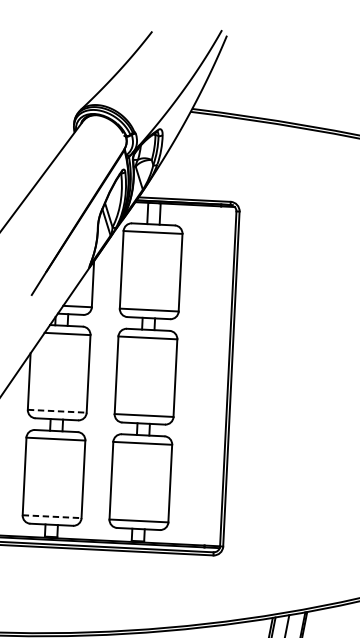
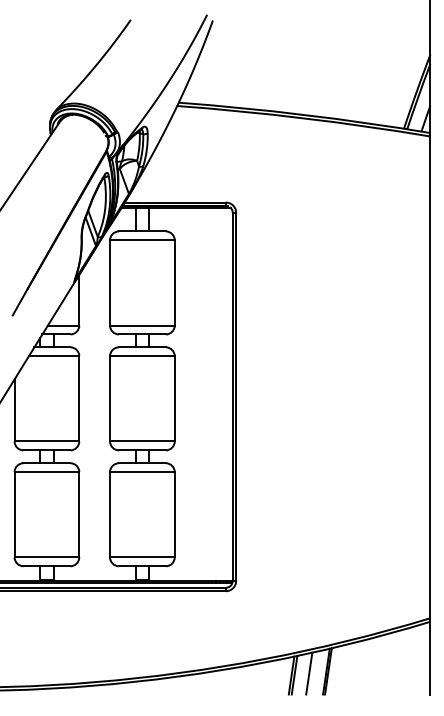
line: (57, 411) -> (47, 441), dashed -> solid
line: (52, 516) -> (47, 557), dashed -> solid

